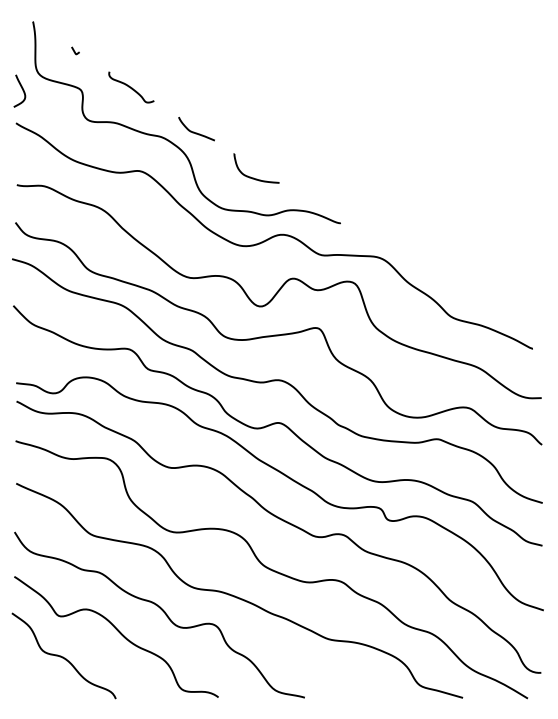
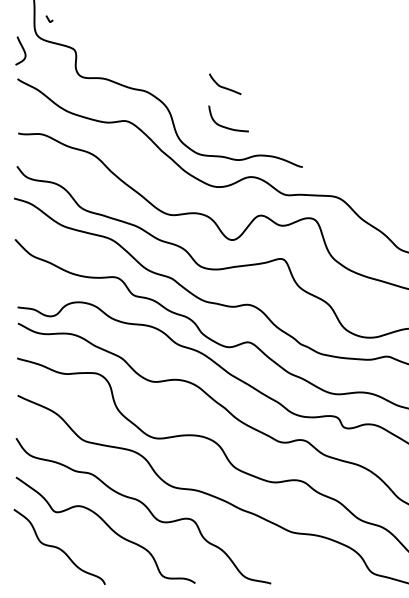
curve: (74, 50) -> (48, 18), moved
curve: (131, 87) -> (118, 47), removed
curve: (194, 131) -> (223, 86), moved

